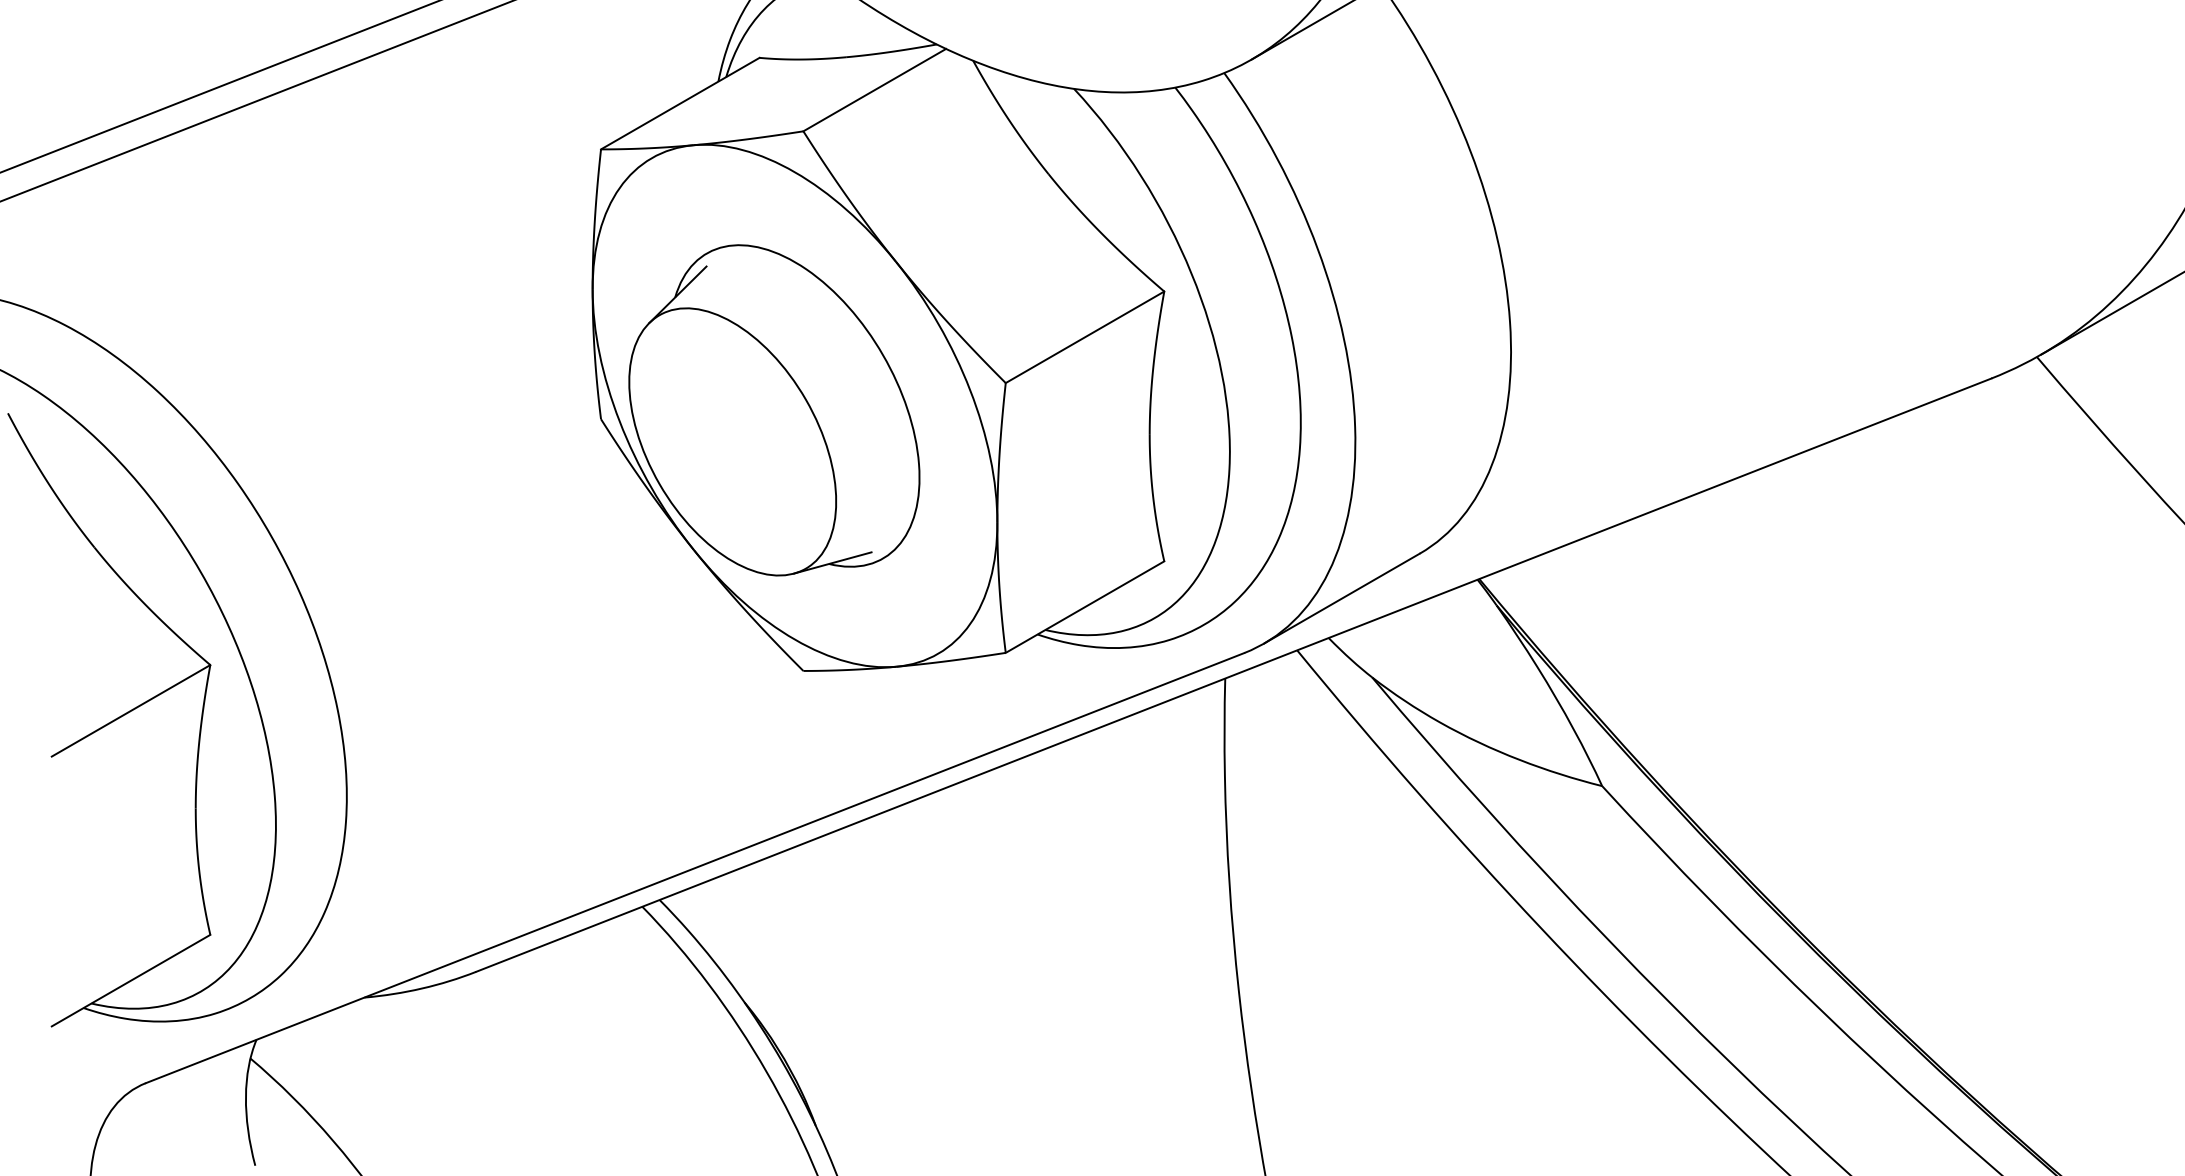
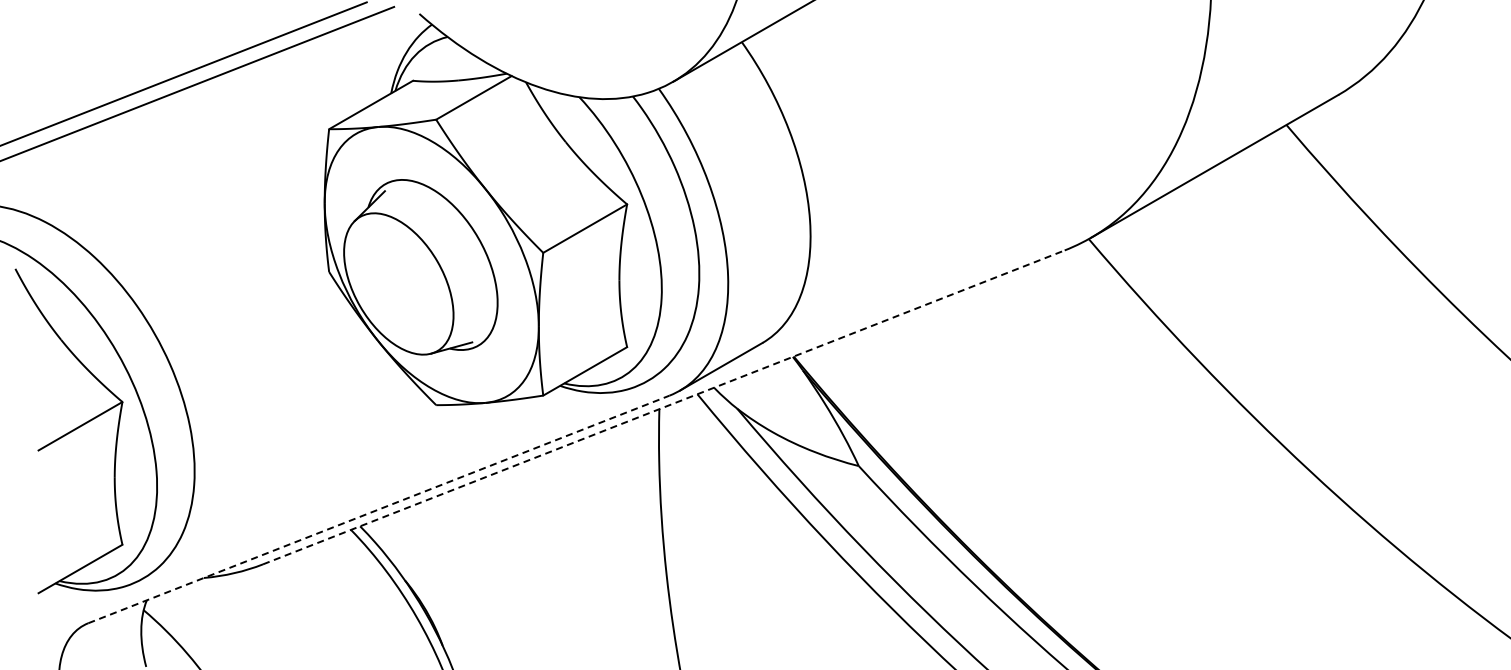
line: (1234, 675) -> (664, 407), solid -> dashed
line: (694, 868) -> (378, 509), solid -> dashed

